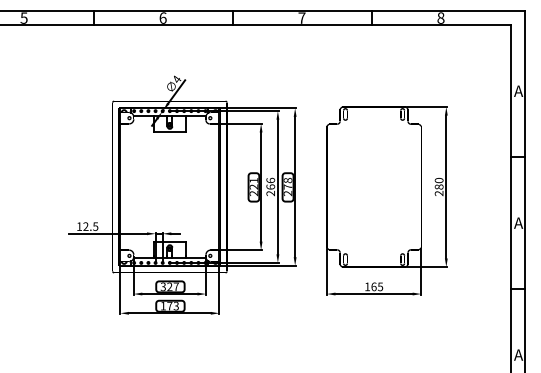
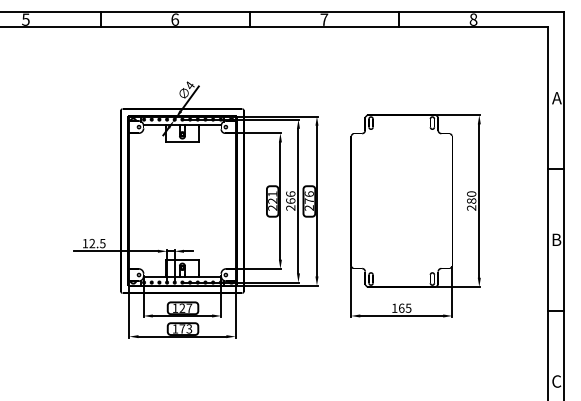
text: (287, 179) -> (308, 193), 278 -> 276
text: (518, 222) -> (556, 239), A -> B
text: (163, 286) -> (175, 307), 327 -> 127
text: (518, 355) -> (556, 381), A -> C

